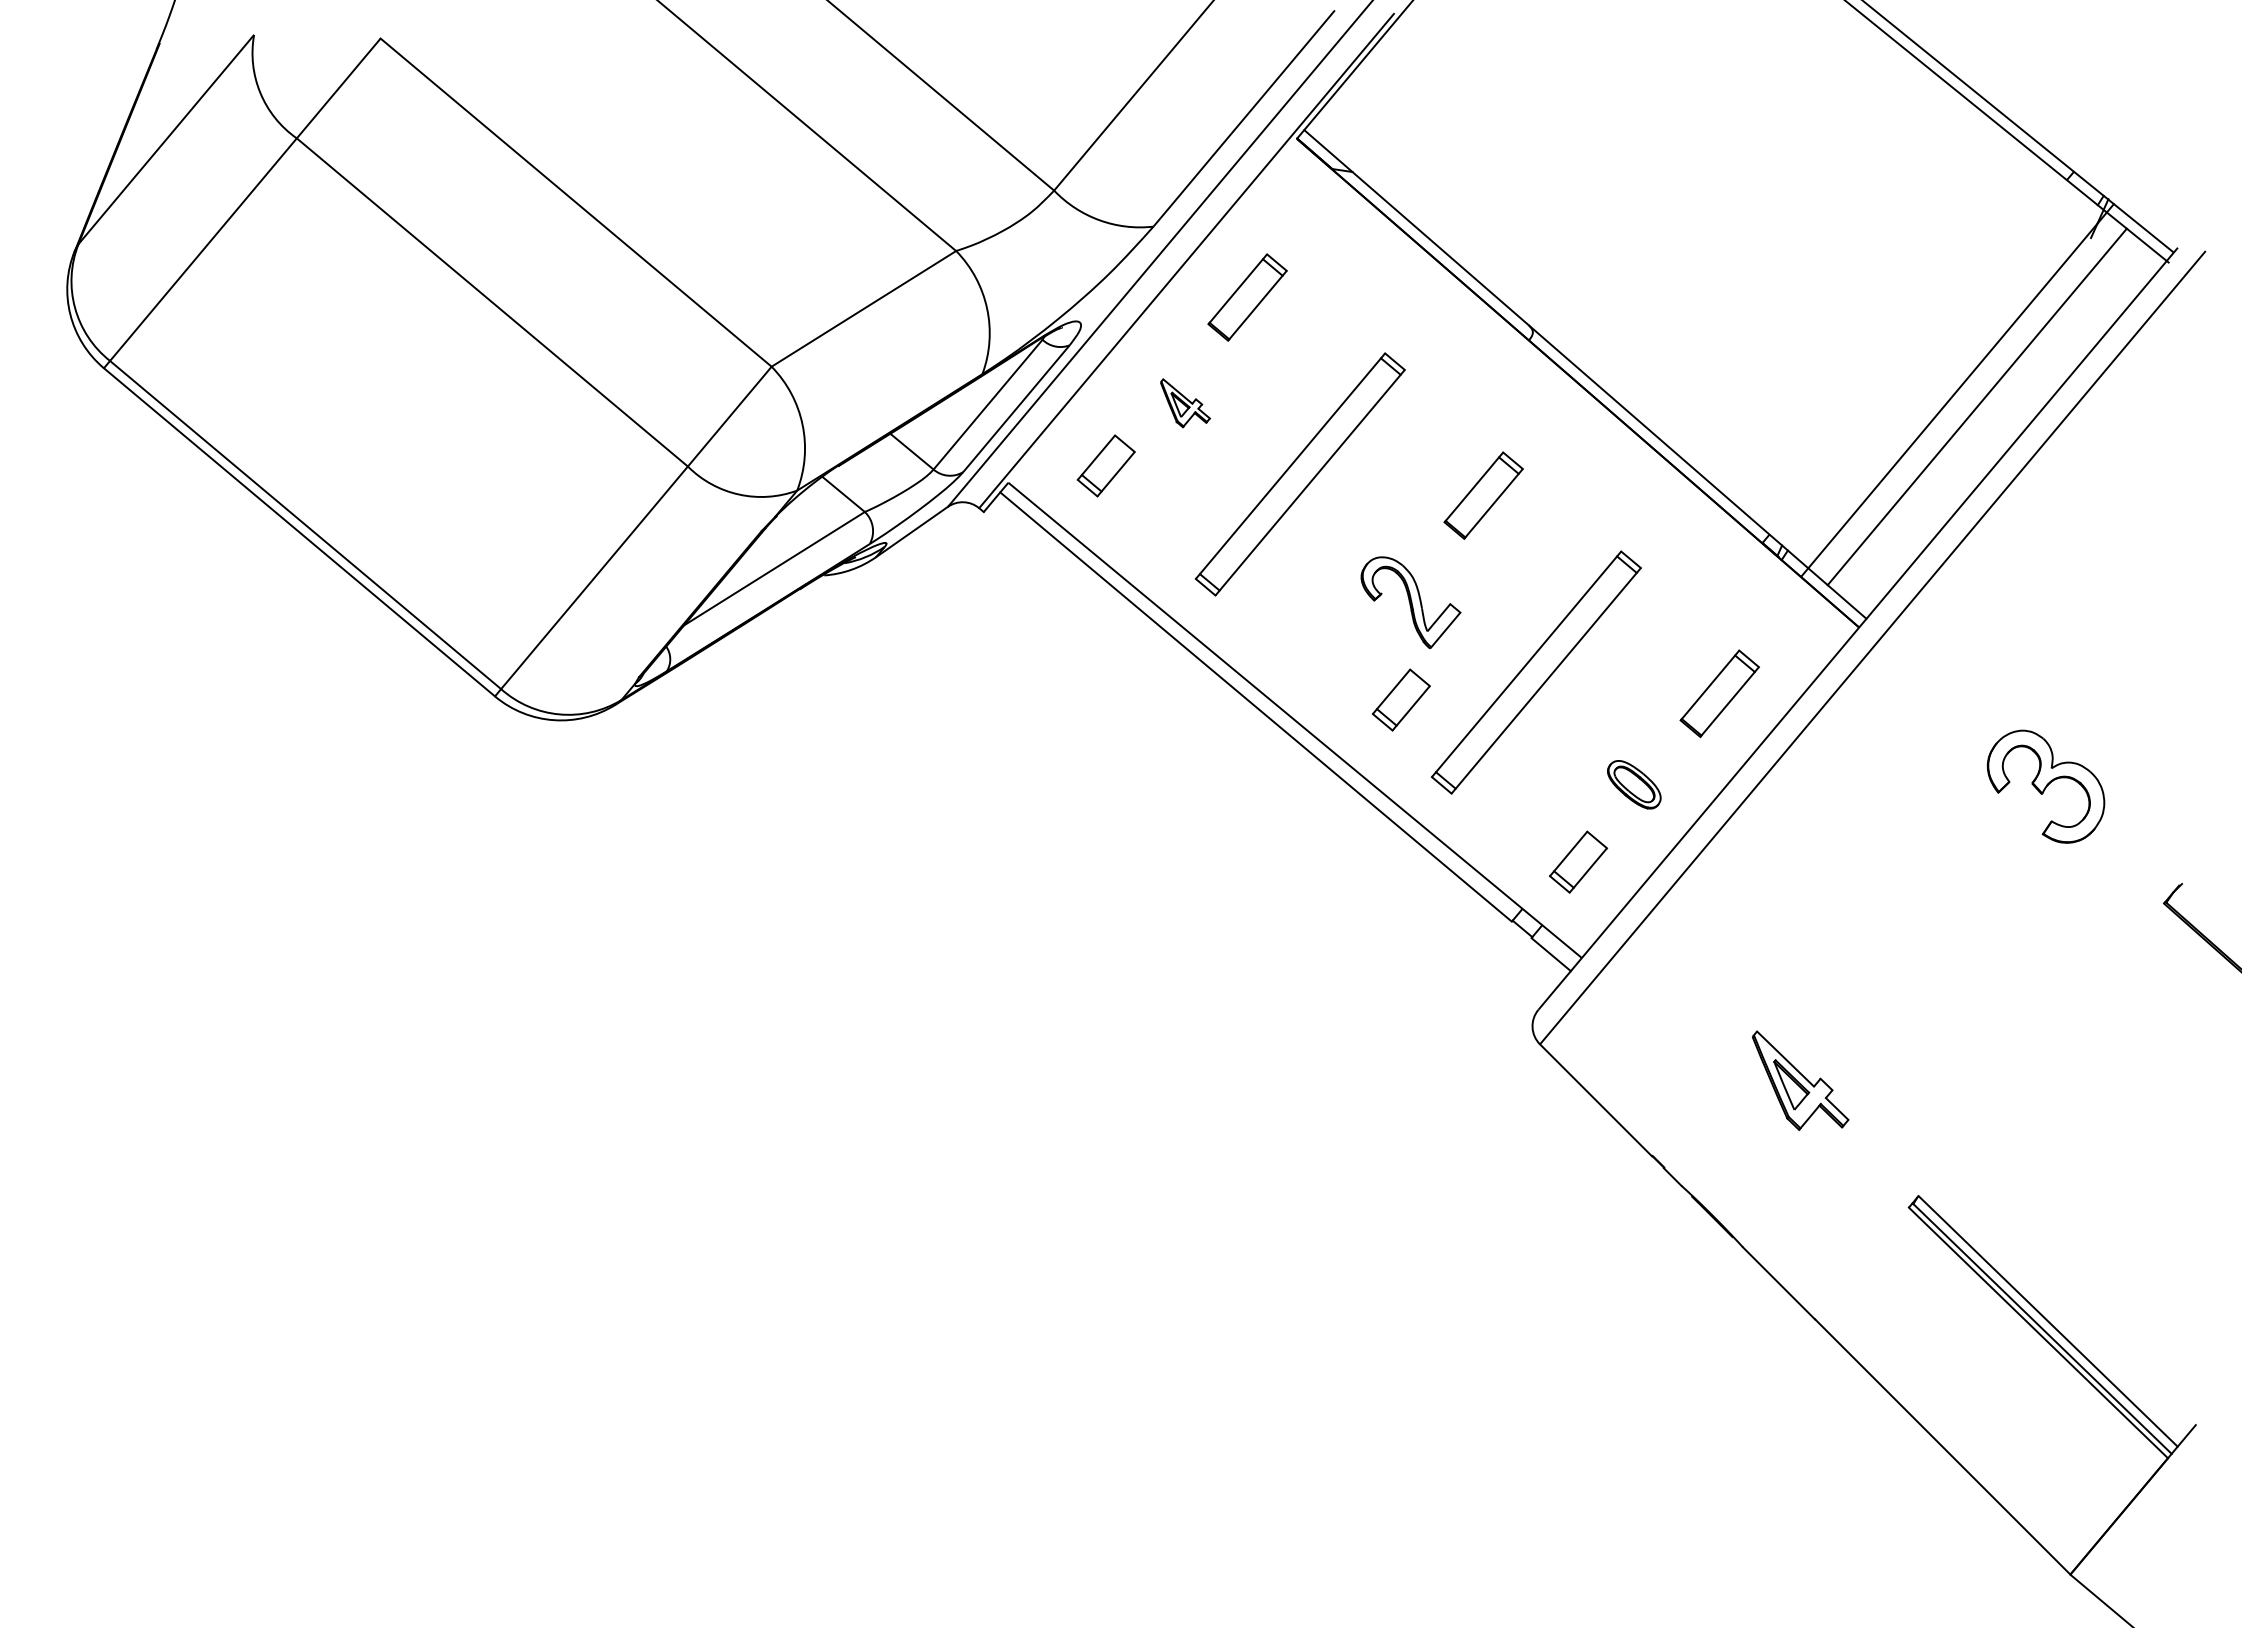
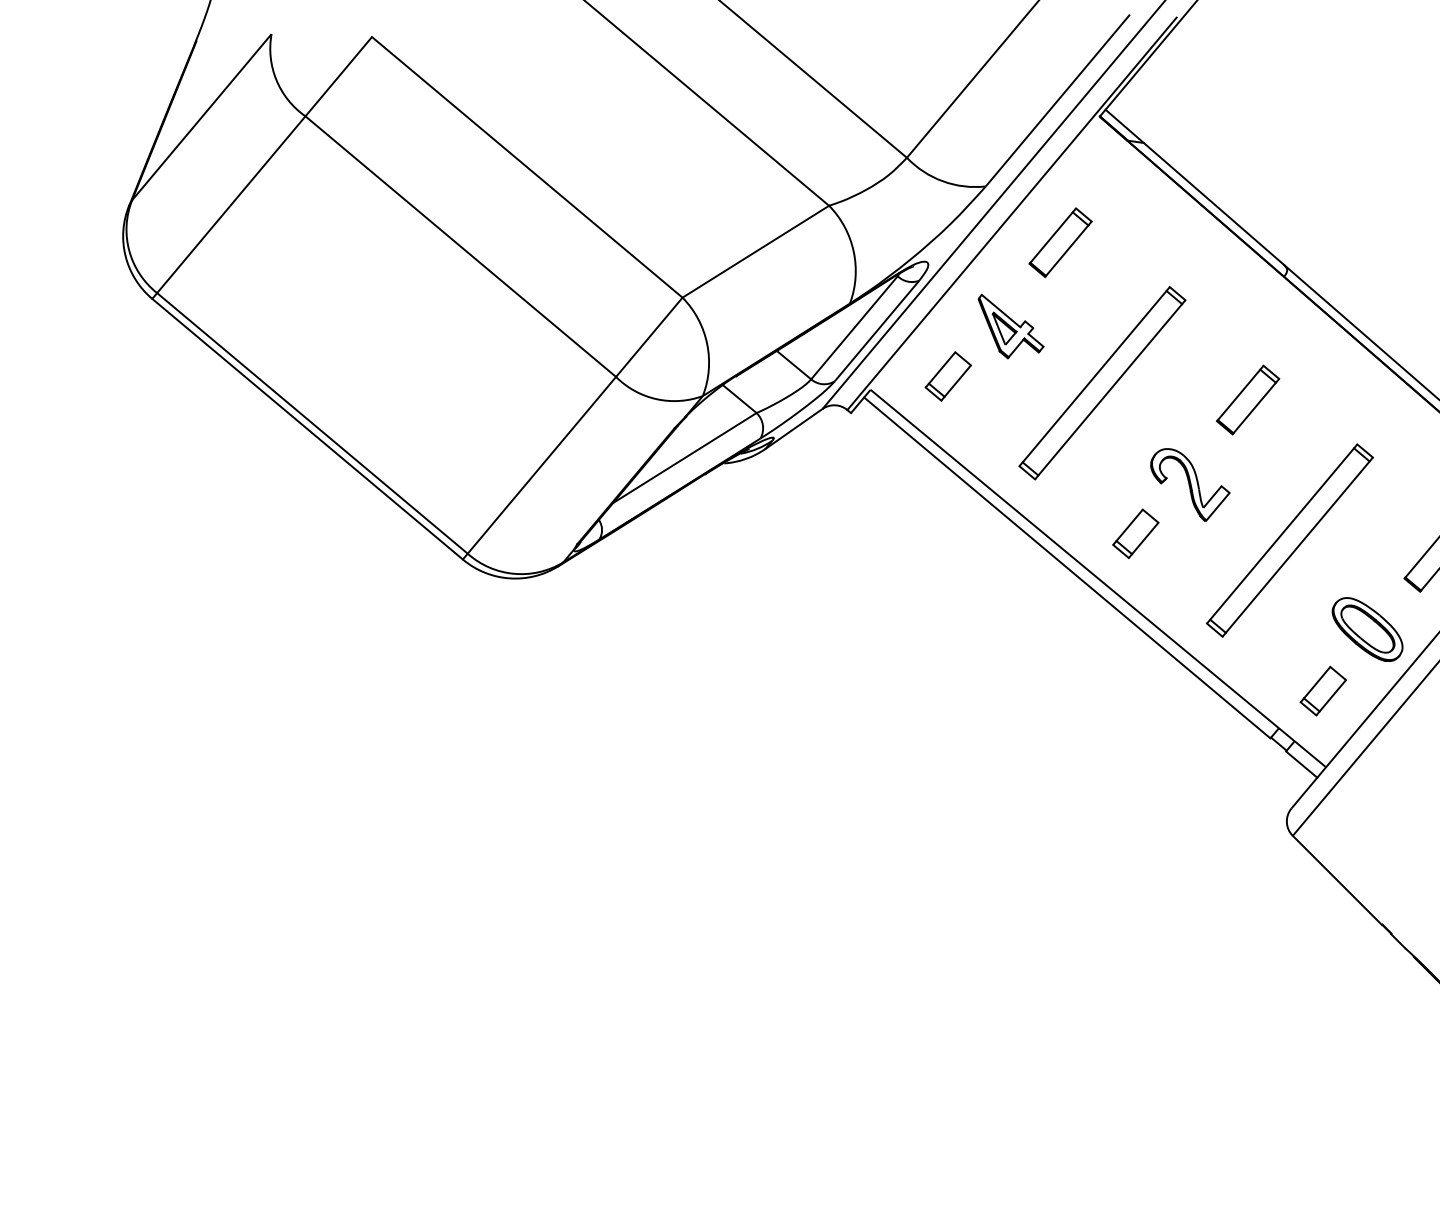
part: (1185, 403) -> (1011, 326), size x1.67
part: (1400, 699) -> (1135, 533), moved
part: (1634, 784) -> (1367, 629), size x1.67

